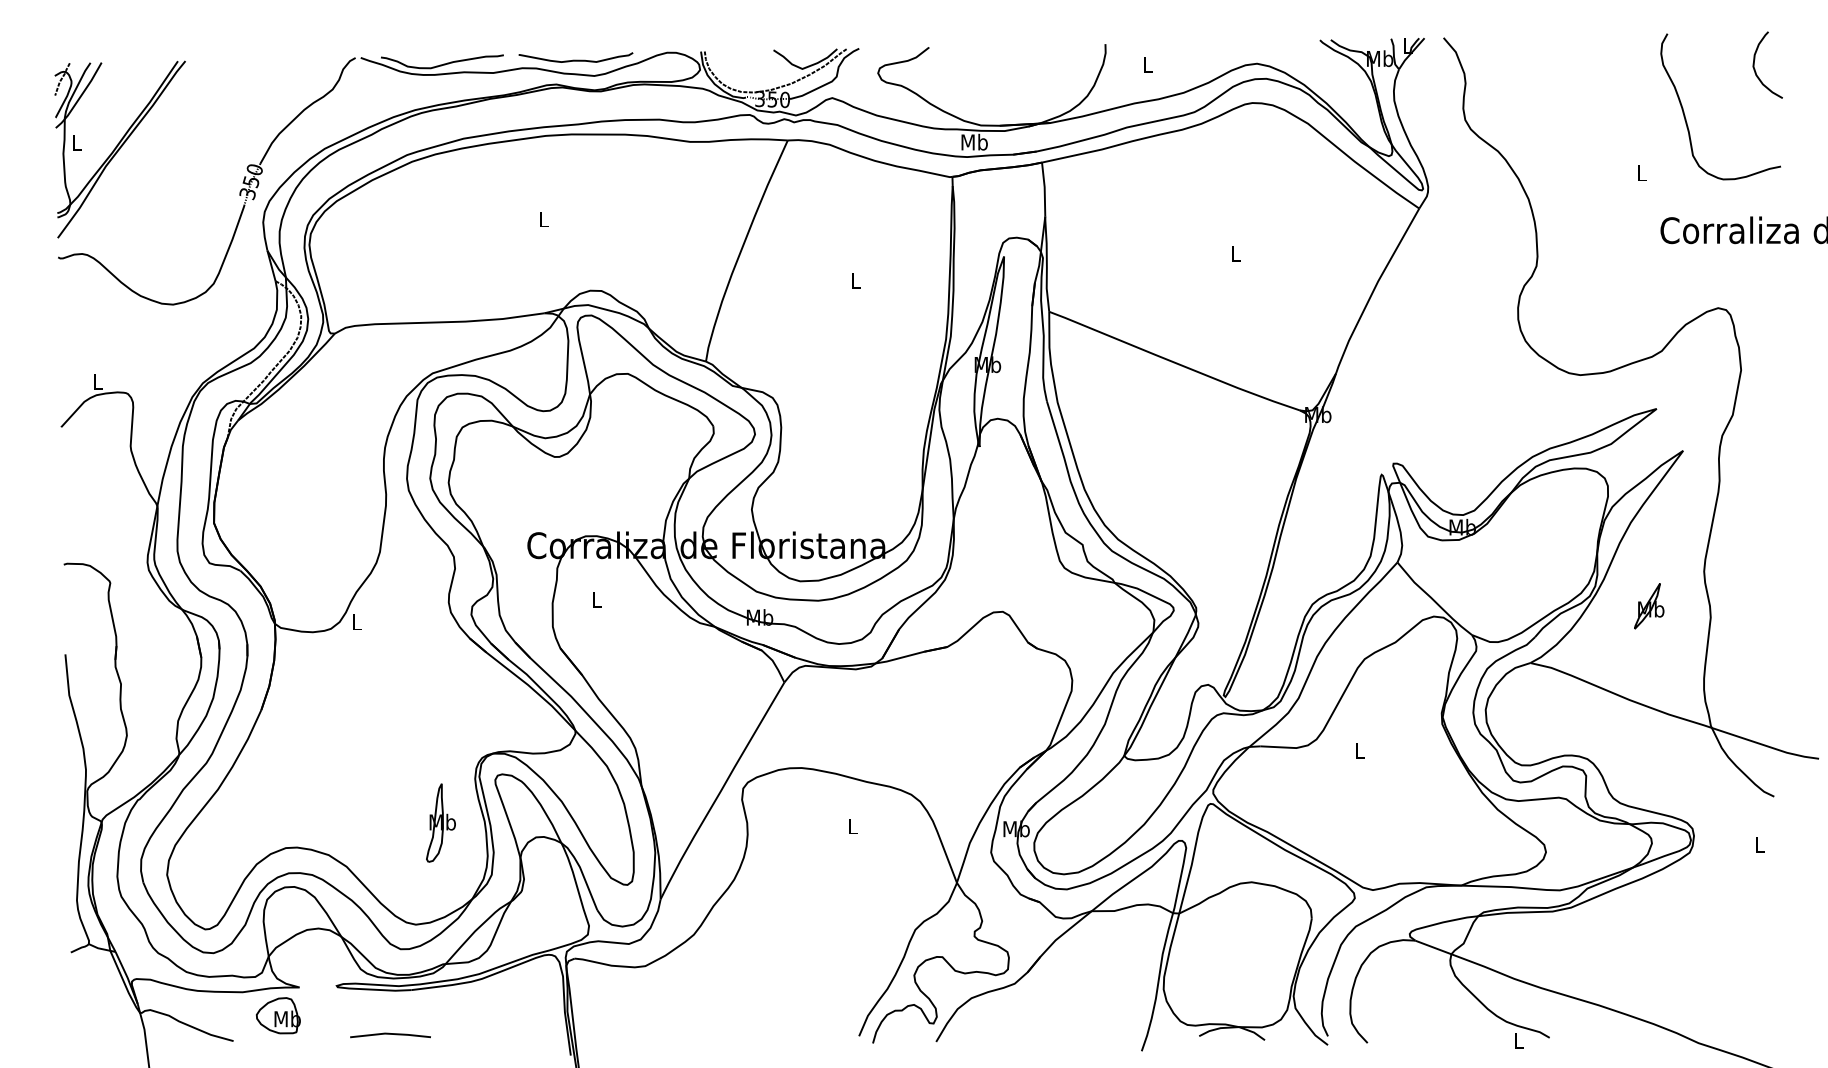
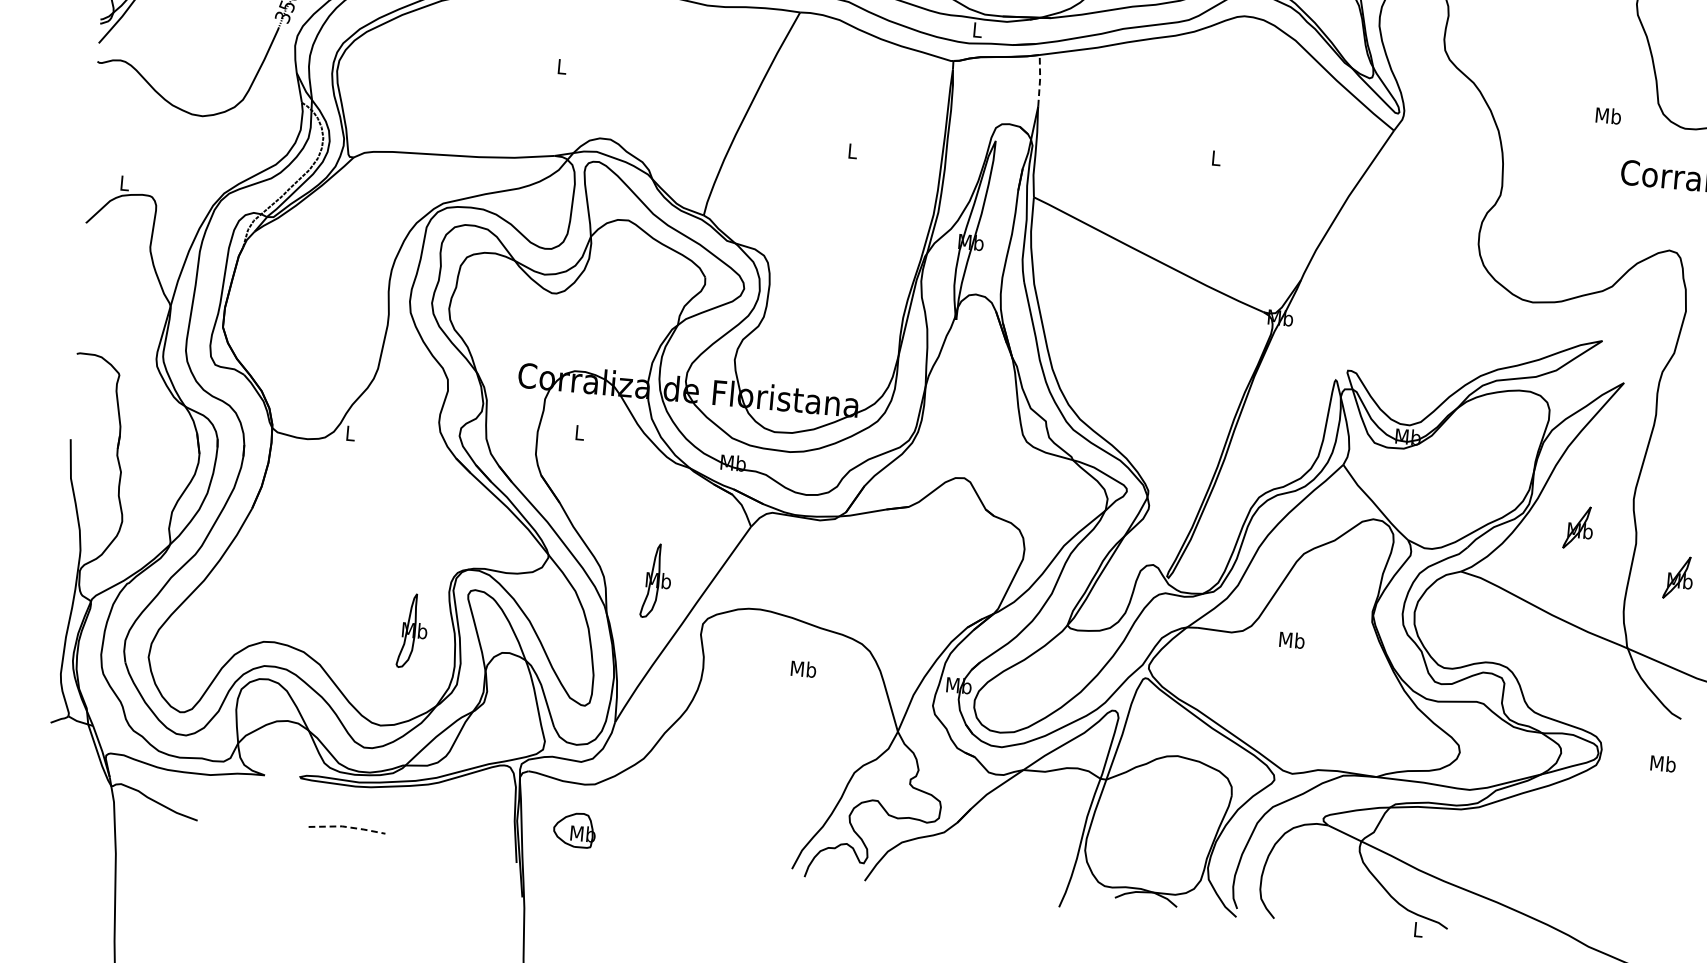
text: (974, 141) -> (977, 29), Mb -> L
text: (1642, 172) -> (1609, 115), L -> Mb
line: (1044, 189) -> (1039, 80), solid -> dashed
part: (1758, 649) -> (1678, 578), added
part: (690, 747) -> (656, 580), added
text: (1360, 750) -> (1292, 640), L -> Mb
text: (852, 825) -> (803, 668), L -> Mb
text: (1759, 844) -> (1663, 763), L -> Mb
part: (278, 1015) -> (574, 829), moved
line: (390, 1033) -> (347, 826), solid -> dashed

